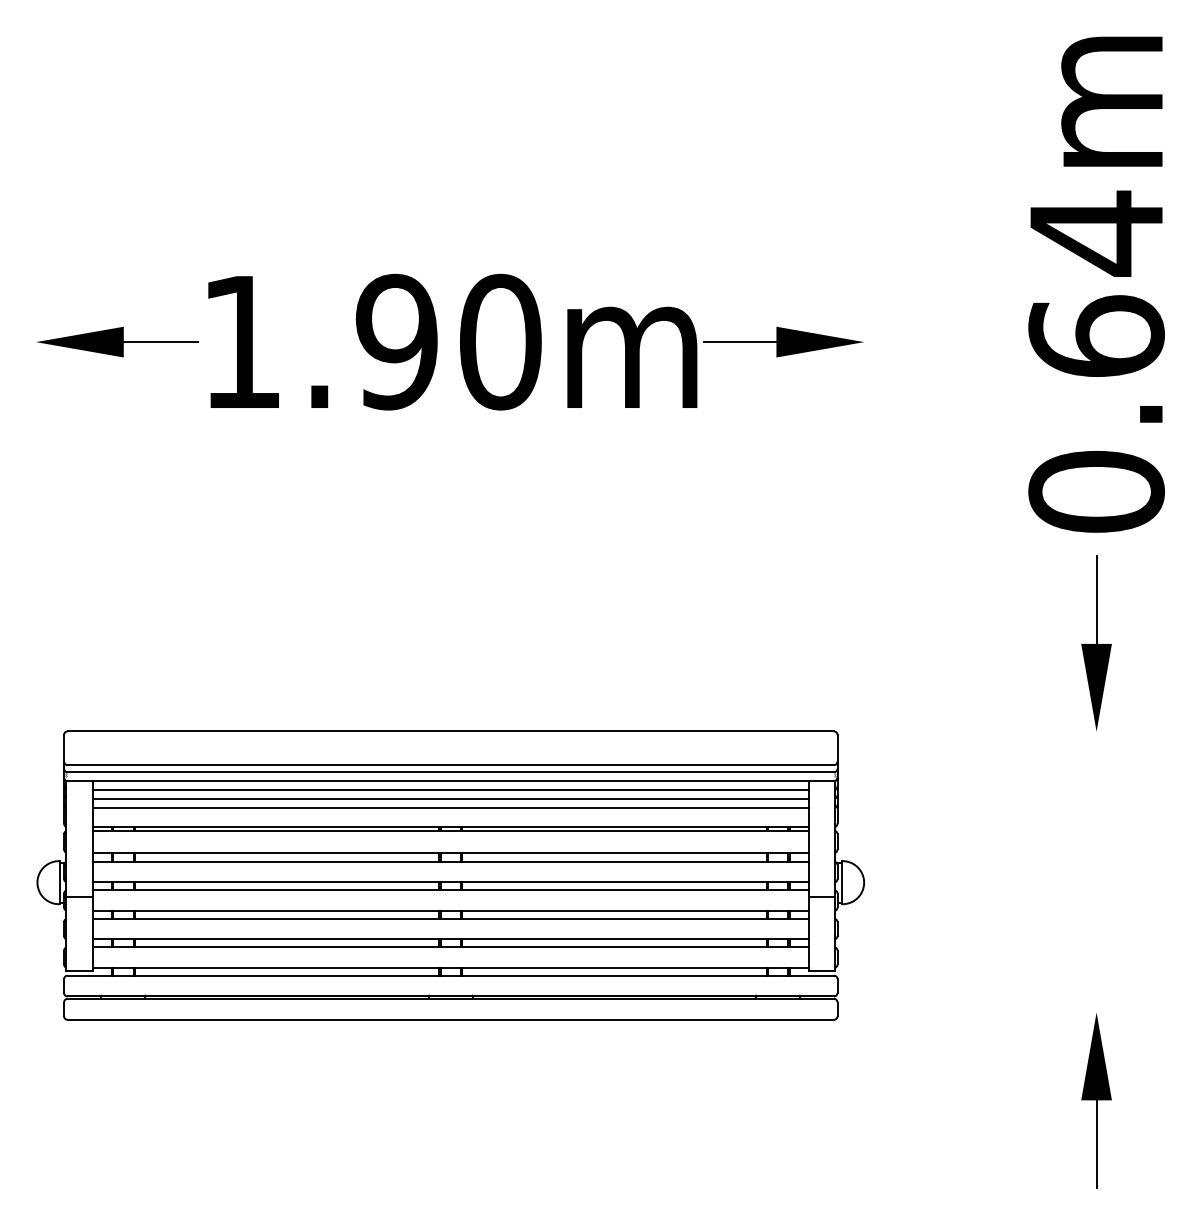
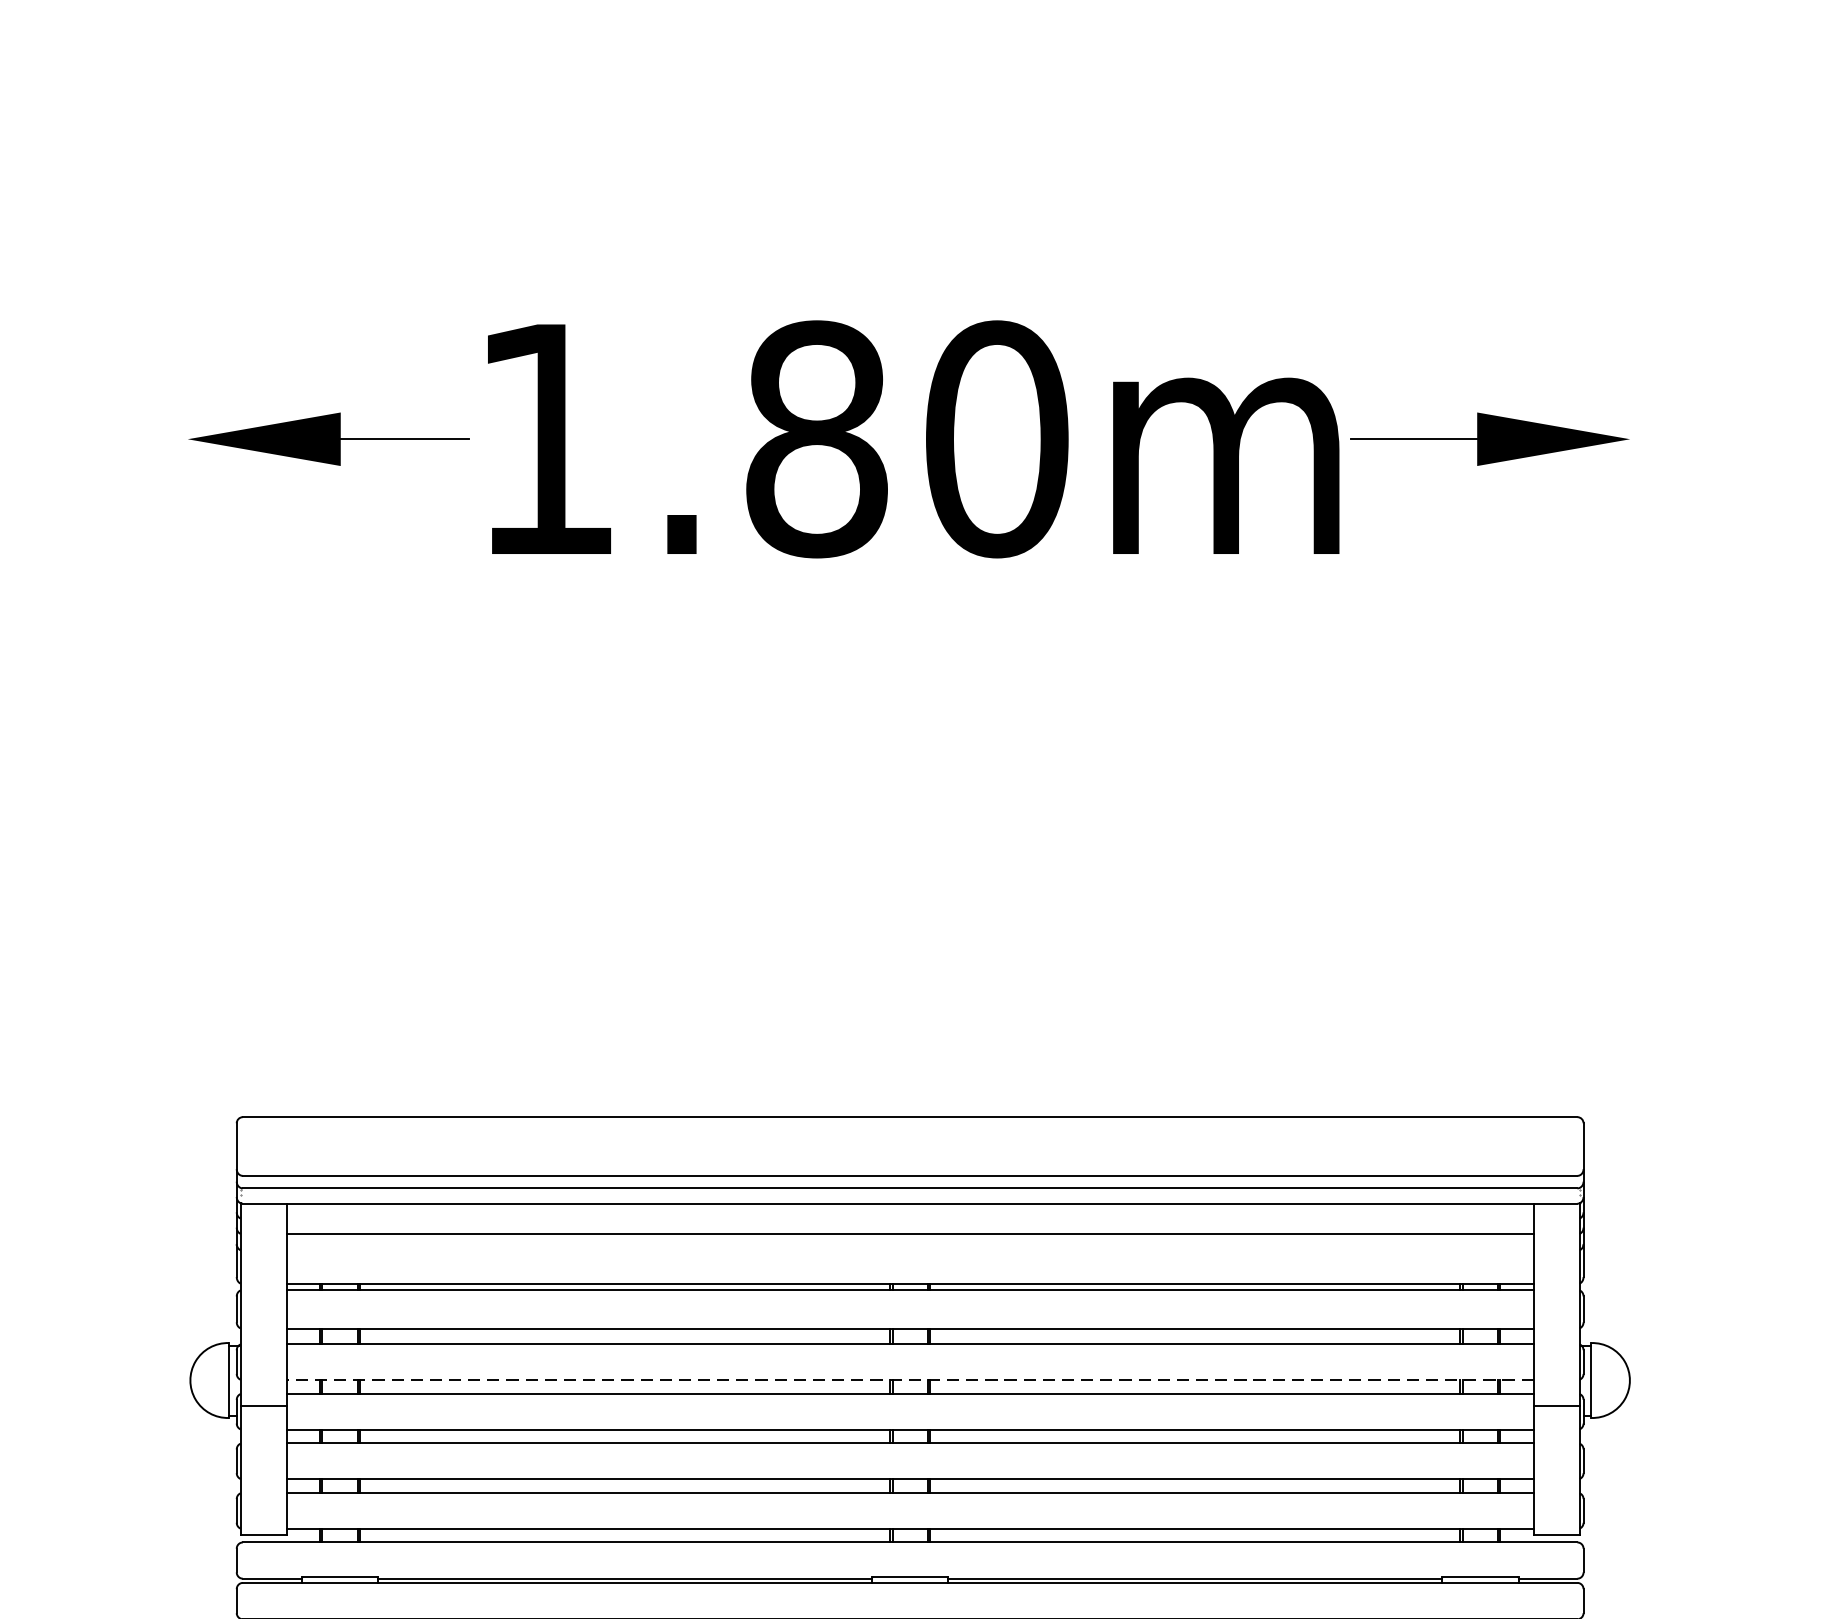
text: (396, 341) -> (815, 438), 1.90m -> 1.80m
line: (450, 789) -> (909, 1218), removed
line: (450, 808) -> (909, 1251), removed
line: (450, 882) -> (909, 1380), solid -> dashed

